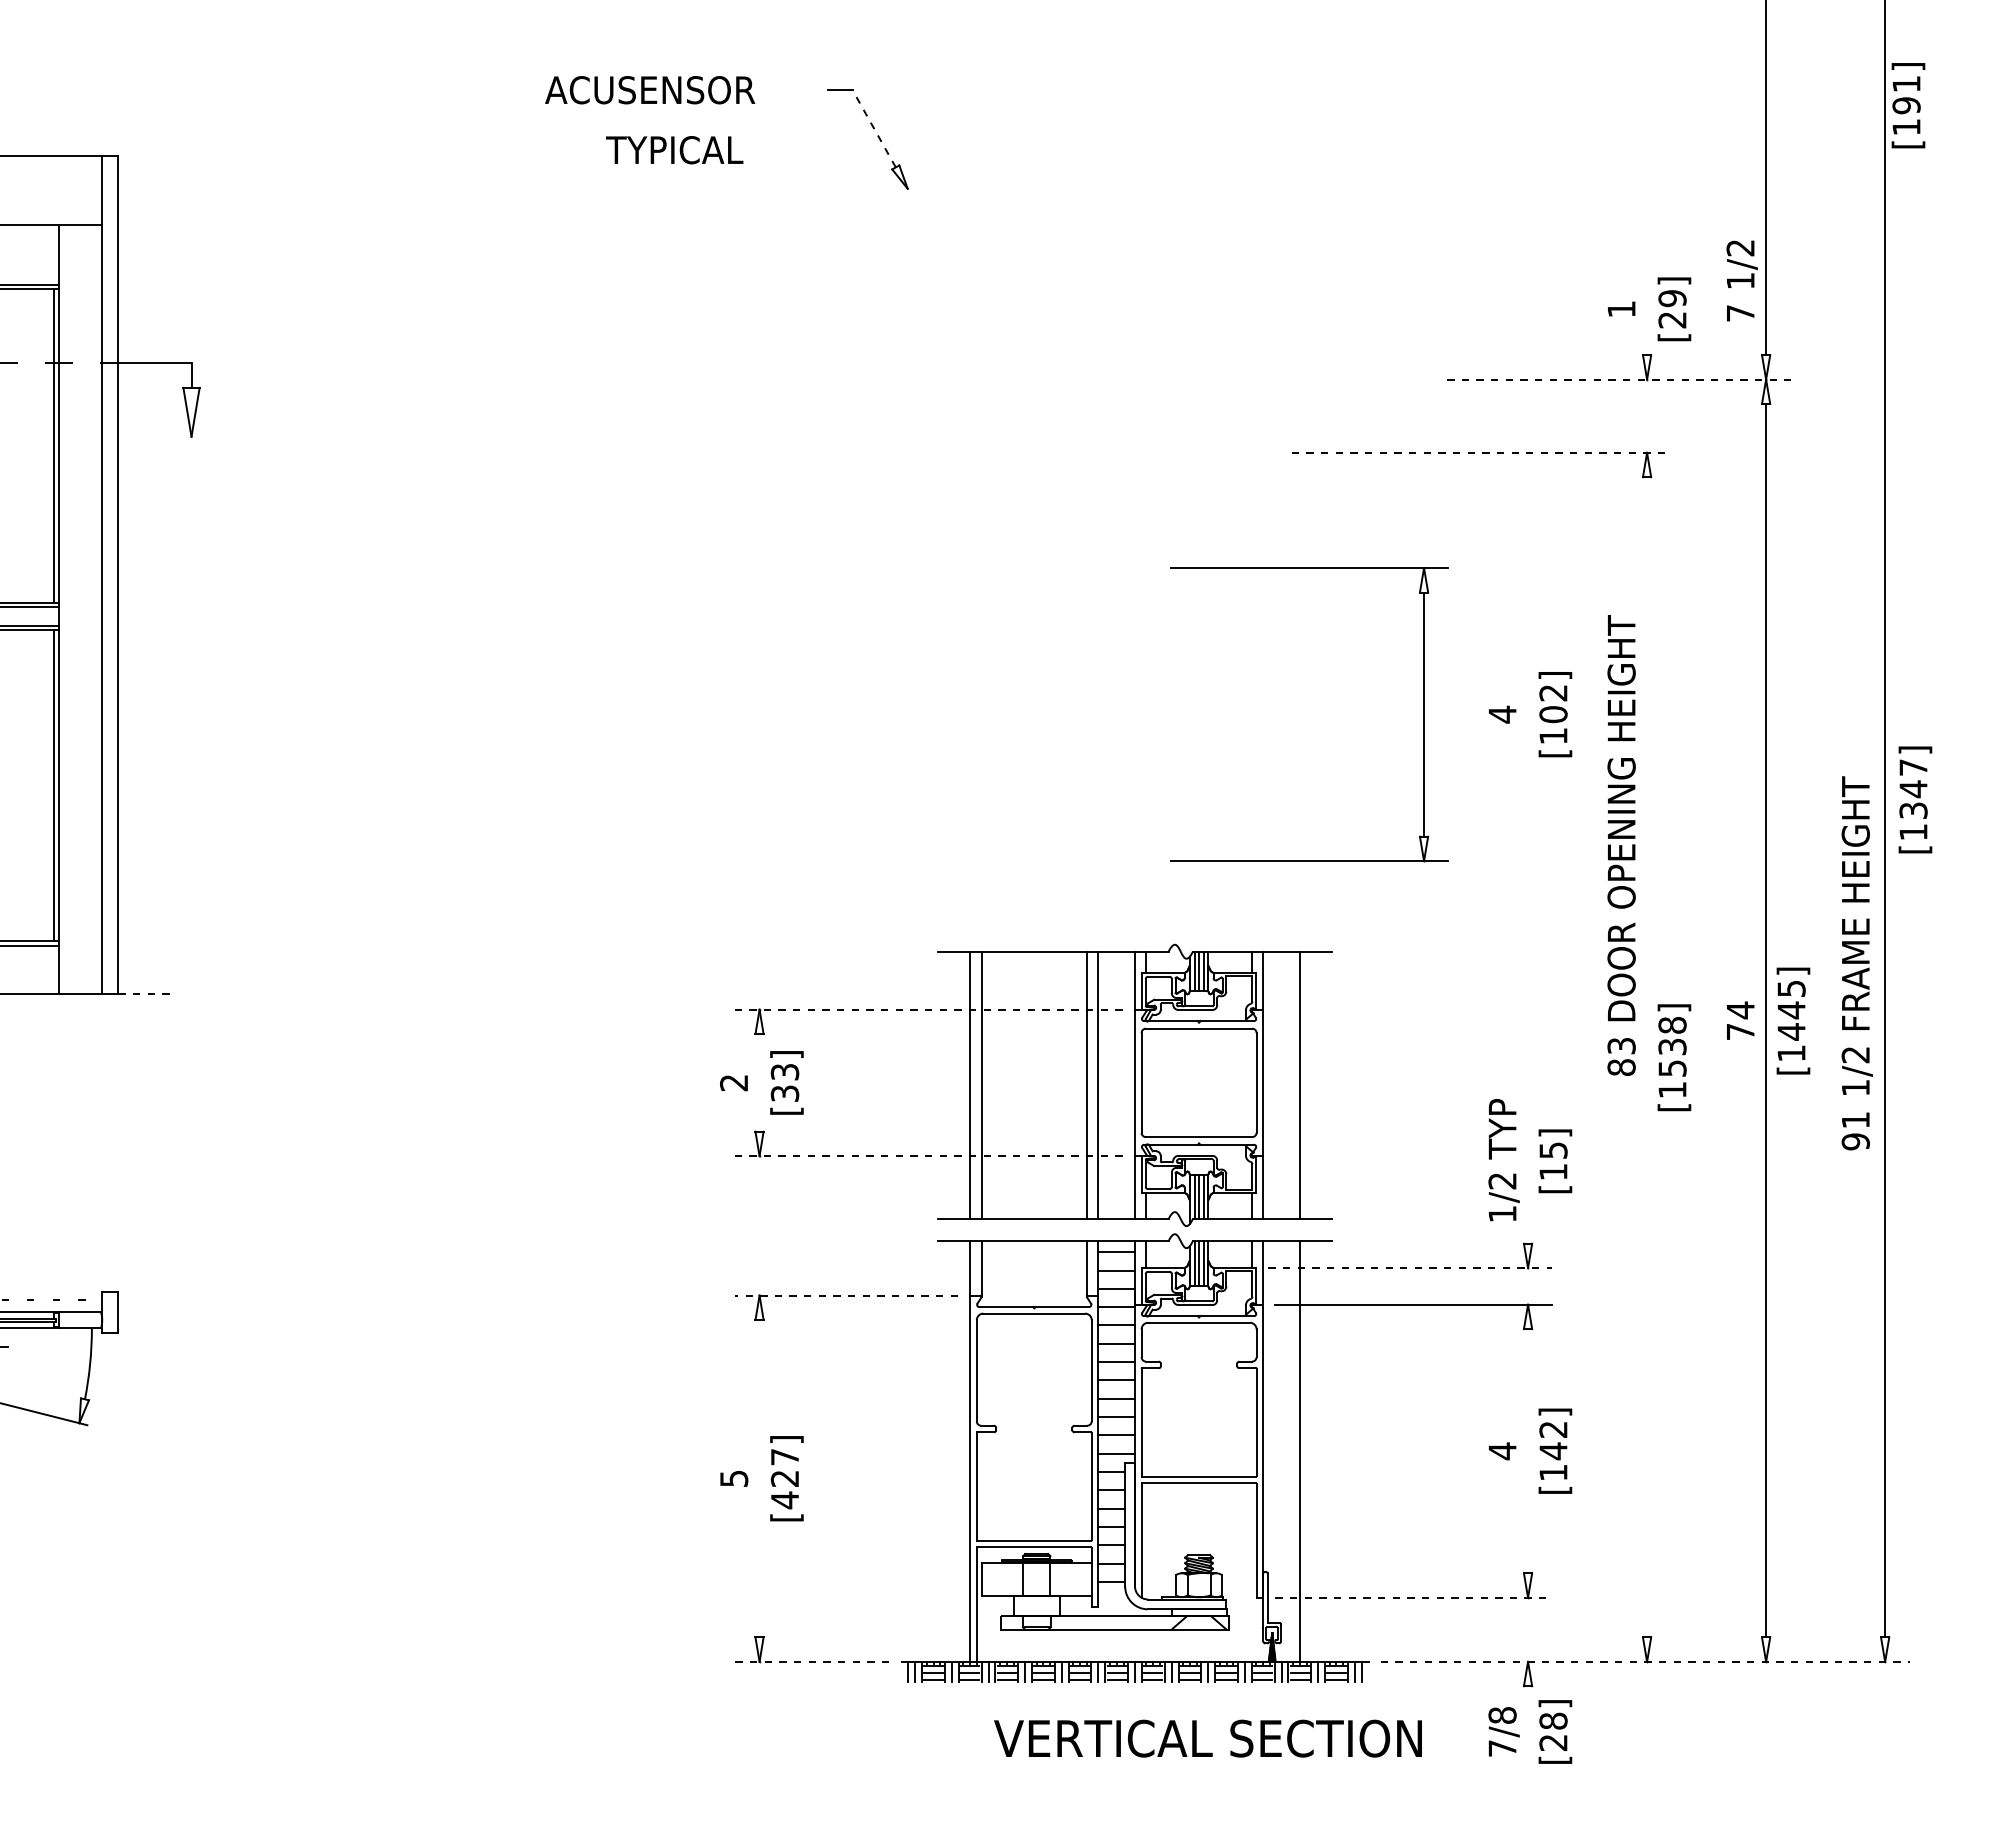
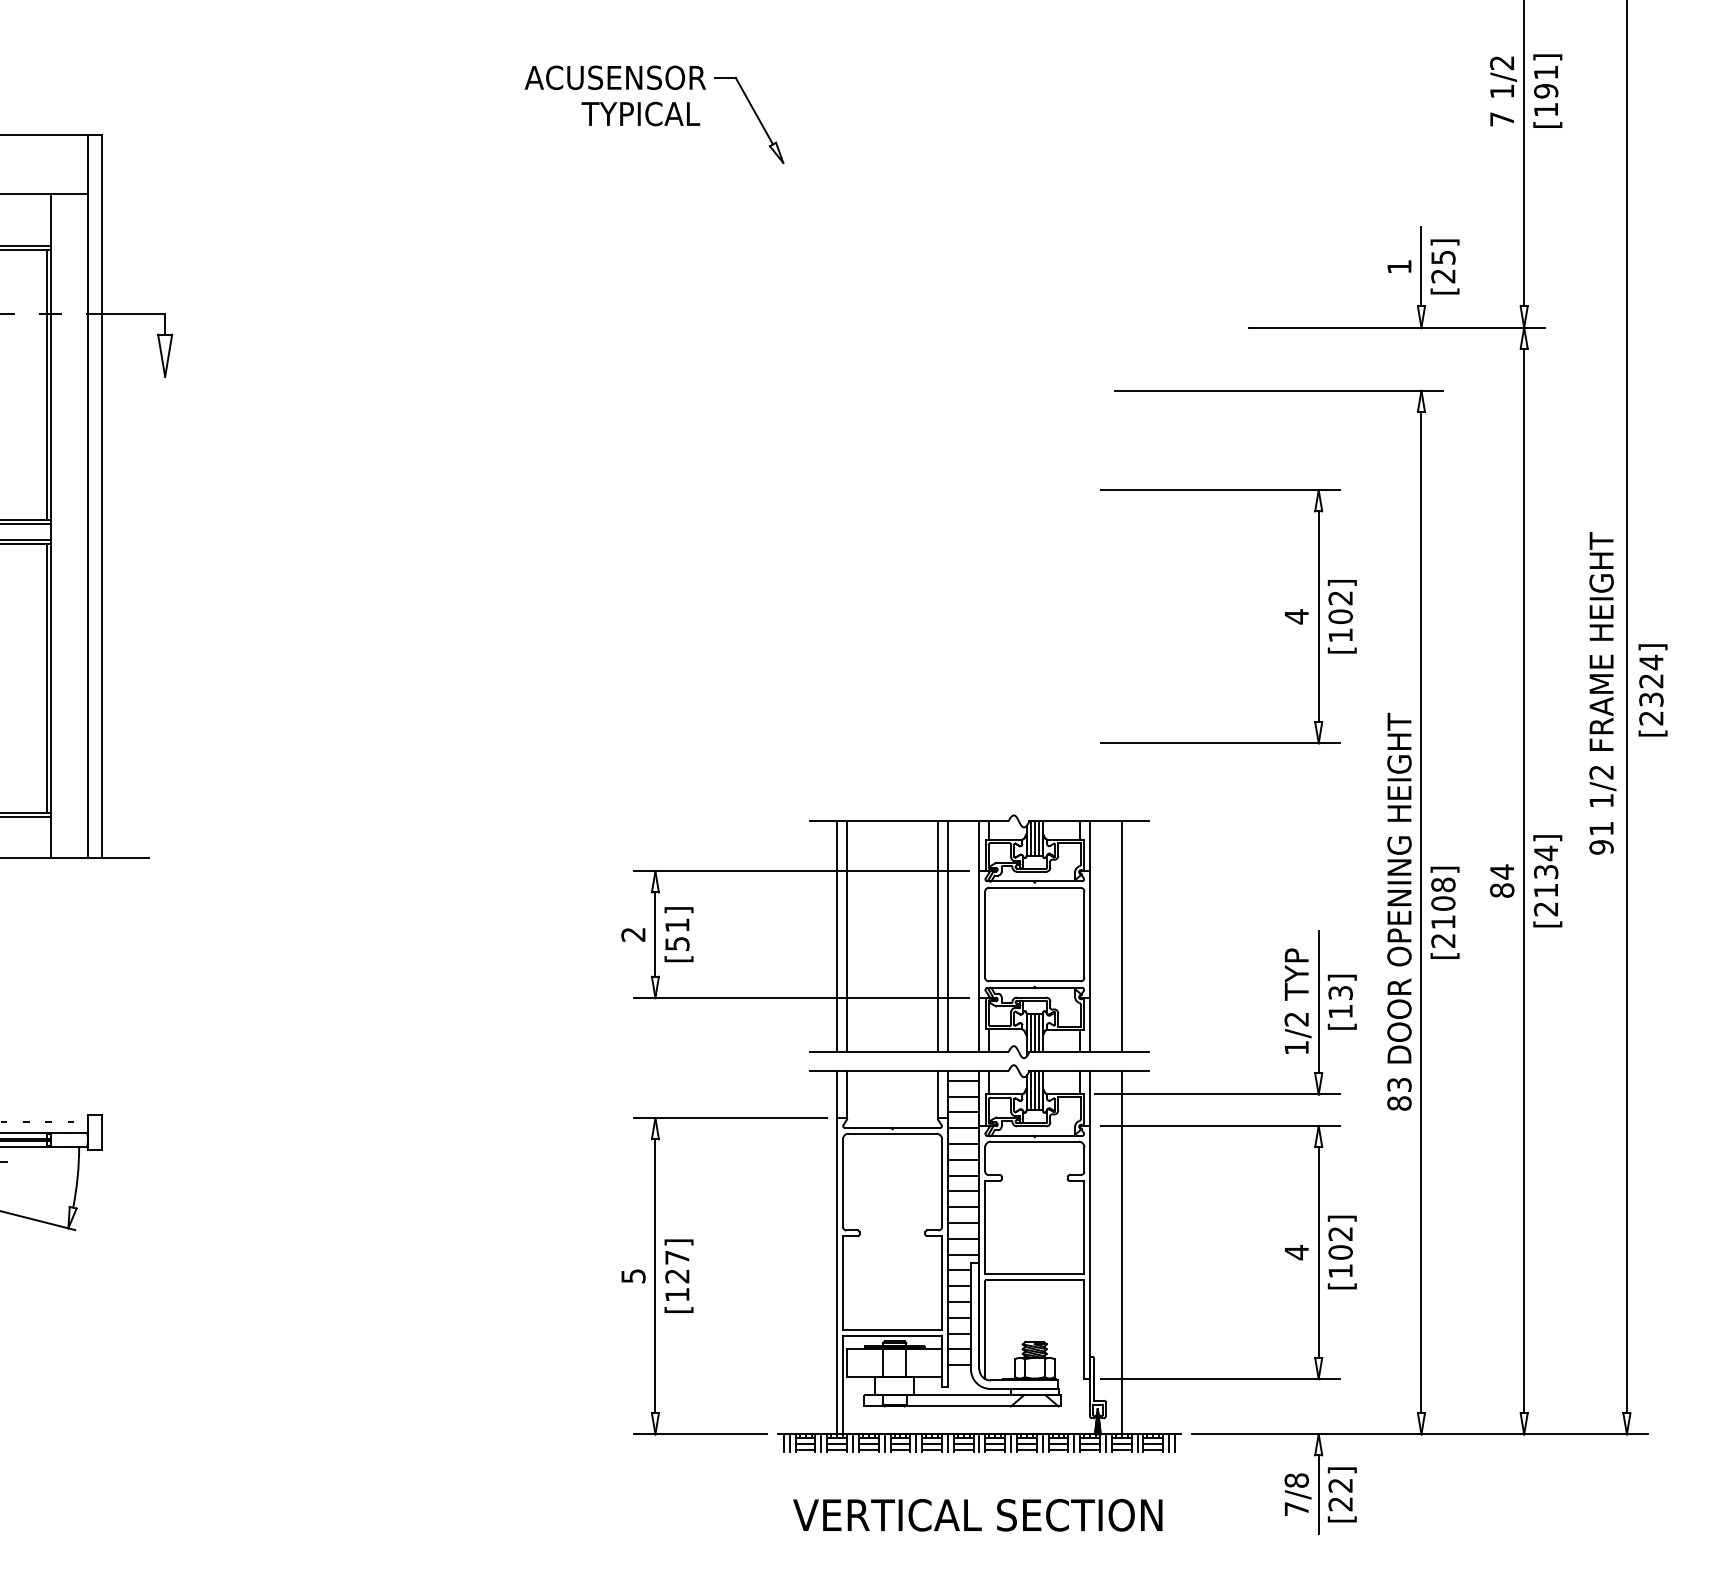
text: (650, 90) -> (615, 78), moved
text: (1908, 105) -> (1547, 91), moved
line: (873, 128) -> (753, 110), dashed -> solid
text: (674, 150) -> (640, 114), moved
text: (1741, 280) -> (1502, 91), moved
text: (1672, 298) -> (1443, 257), [29] -> [25]
line: (1647, 309) -> (1421, 267), added
line: (1618, 379) -> (1396, 327), dashed -> solid
line: (1481, 452) -> (1278, 390), dashed -> solid
part: (1423, 714) -> (1318, 616), moved
text: (1913, 799) -> (1651, 690), [1347] -> [2324]
text: (1621, 845) -> (1399, 911), moved
text: (1856, 963) -> (1602, 693), moved
line: (146, 994) -> (126, 858), dashed -> solid
line: (928, 1009) -> (801, 871), dashed -> solid
text: (1791, 1020) -> (1546, 880), [1445] -> [2134]
text: (1740, 1031) -> (1502, 890), 74 -> 84
line: (1647, 1057) -> (1421, 912), added
text: (1672, 1068) -> (1443, 922), [1538] -> [2108]
line: (759, 1082) -> (655, 934), added
text: (784, 1082) -> (676, 934), [33] -> [51]
text: (1553, 1149) -> (1340, 992), [15] -> [13]
line: (928, 1156) -> (801, 998), dashed -> solid
line: (1528, 1160) -> (1319, 1001), added
line: (1410, 1267) -> (1217, 1093), dashed -> solid
line: (846, 1295) -> (730, 1118), dashed -> solid
line: (1528, 1451) -> (1319, 1252), added
text: (1553, 1451) -> (1340, 1252), [142] -> [102]
line: (759, 1478) -> (655, 1276), added
text: (784, 1500) -> (676, 1295), [427] -> [127]
line: (1413, 1597) -> (1219, 1378), dashed -> solid
line: (811, 1661) -> (700, 1434), dashed -> solid
line: (1645, 1661) -> (1420, 1434), dashed -> solid
text: (1553, 1720) -> (1340, 1484), [28] -> [22]
line: (1528, 1731) -> (1319, 1494), added
text: (1207, 1738) -> (977, 1515), moved

